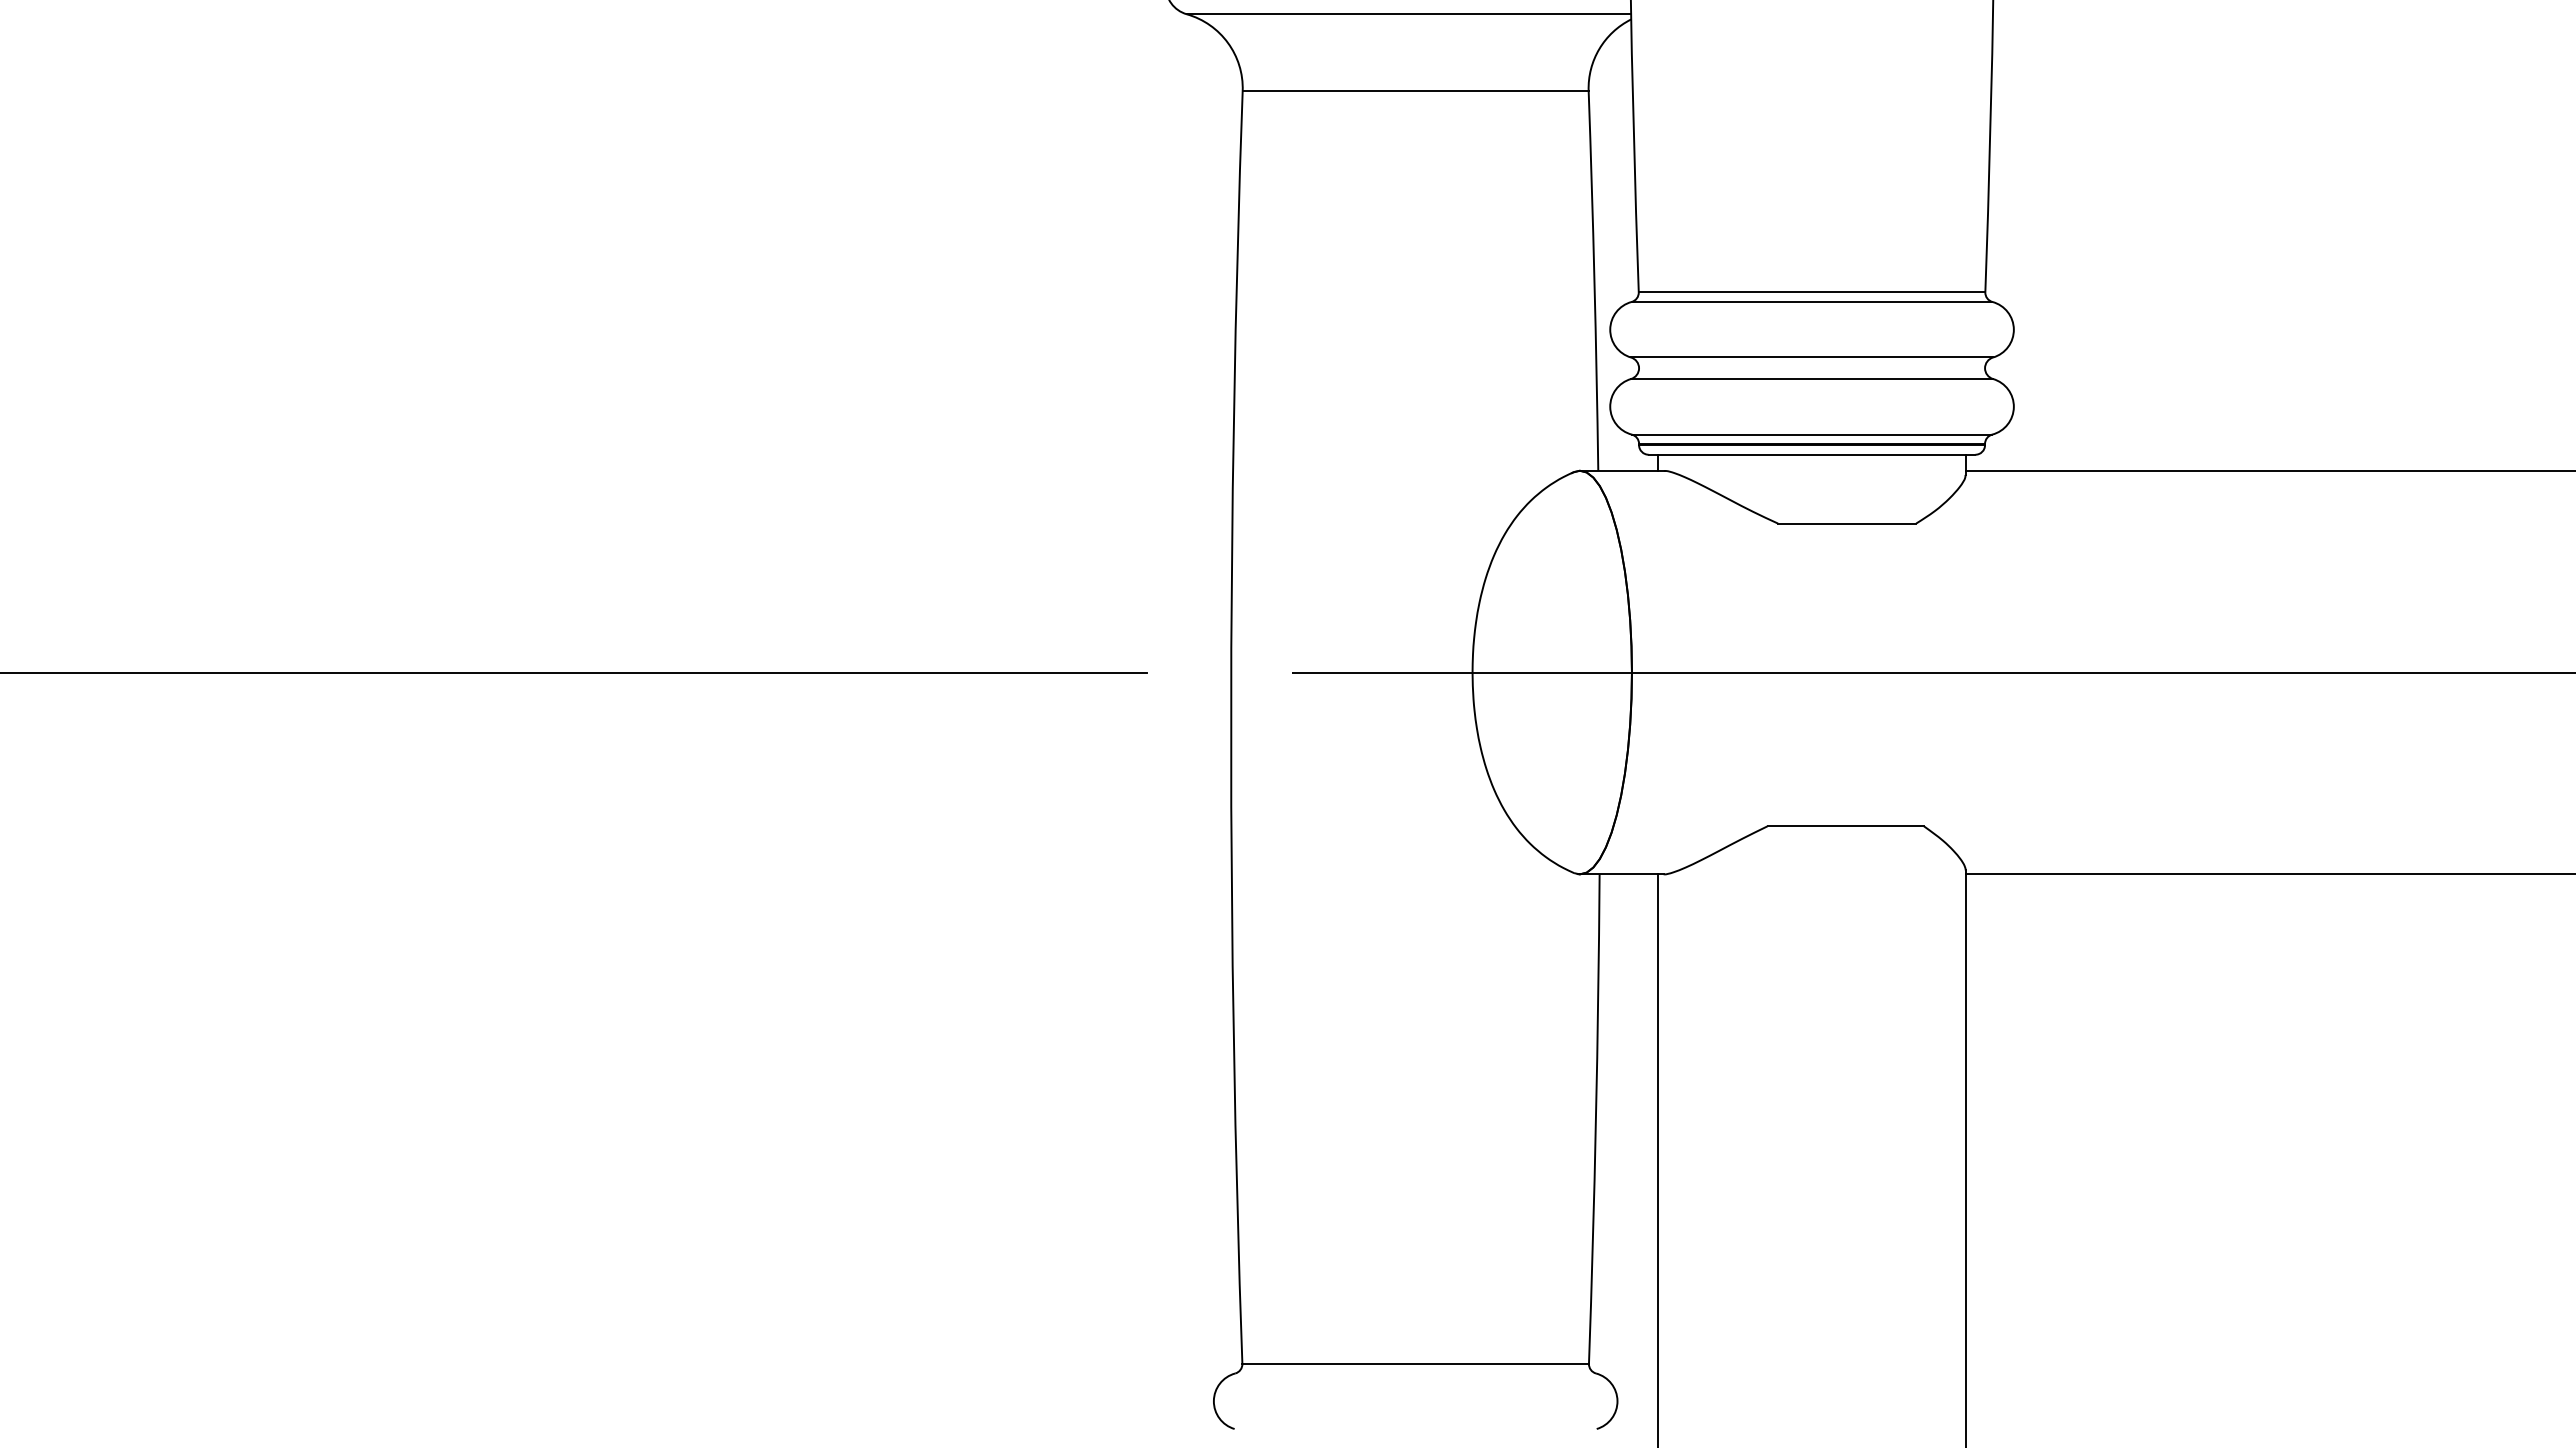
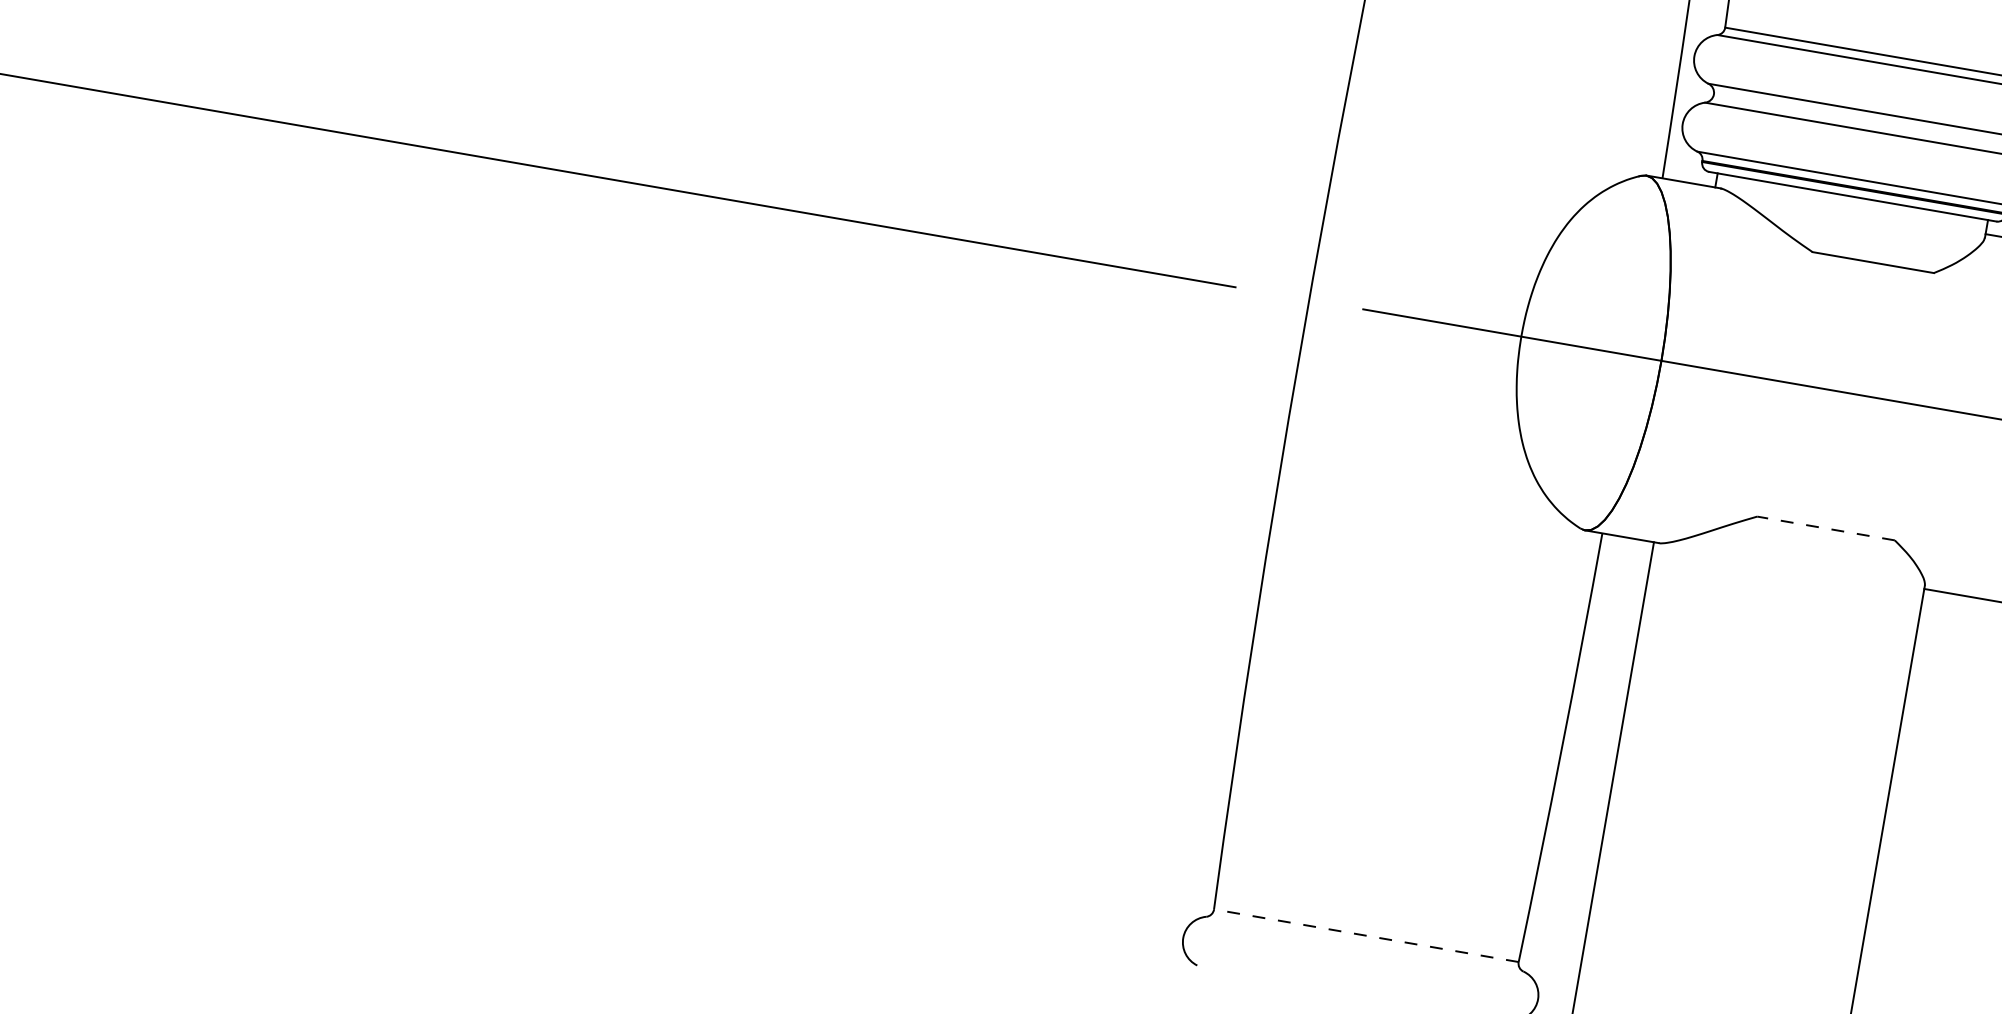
line: (1845, 826) -> (1825, 528), solid -> dashed
line: (1415, 1363) -> (1366, 935), solid -> dashed

